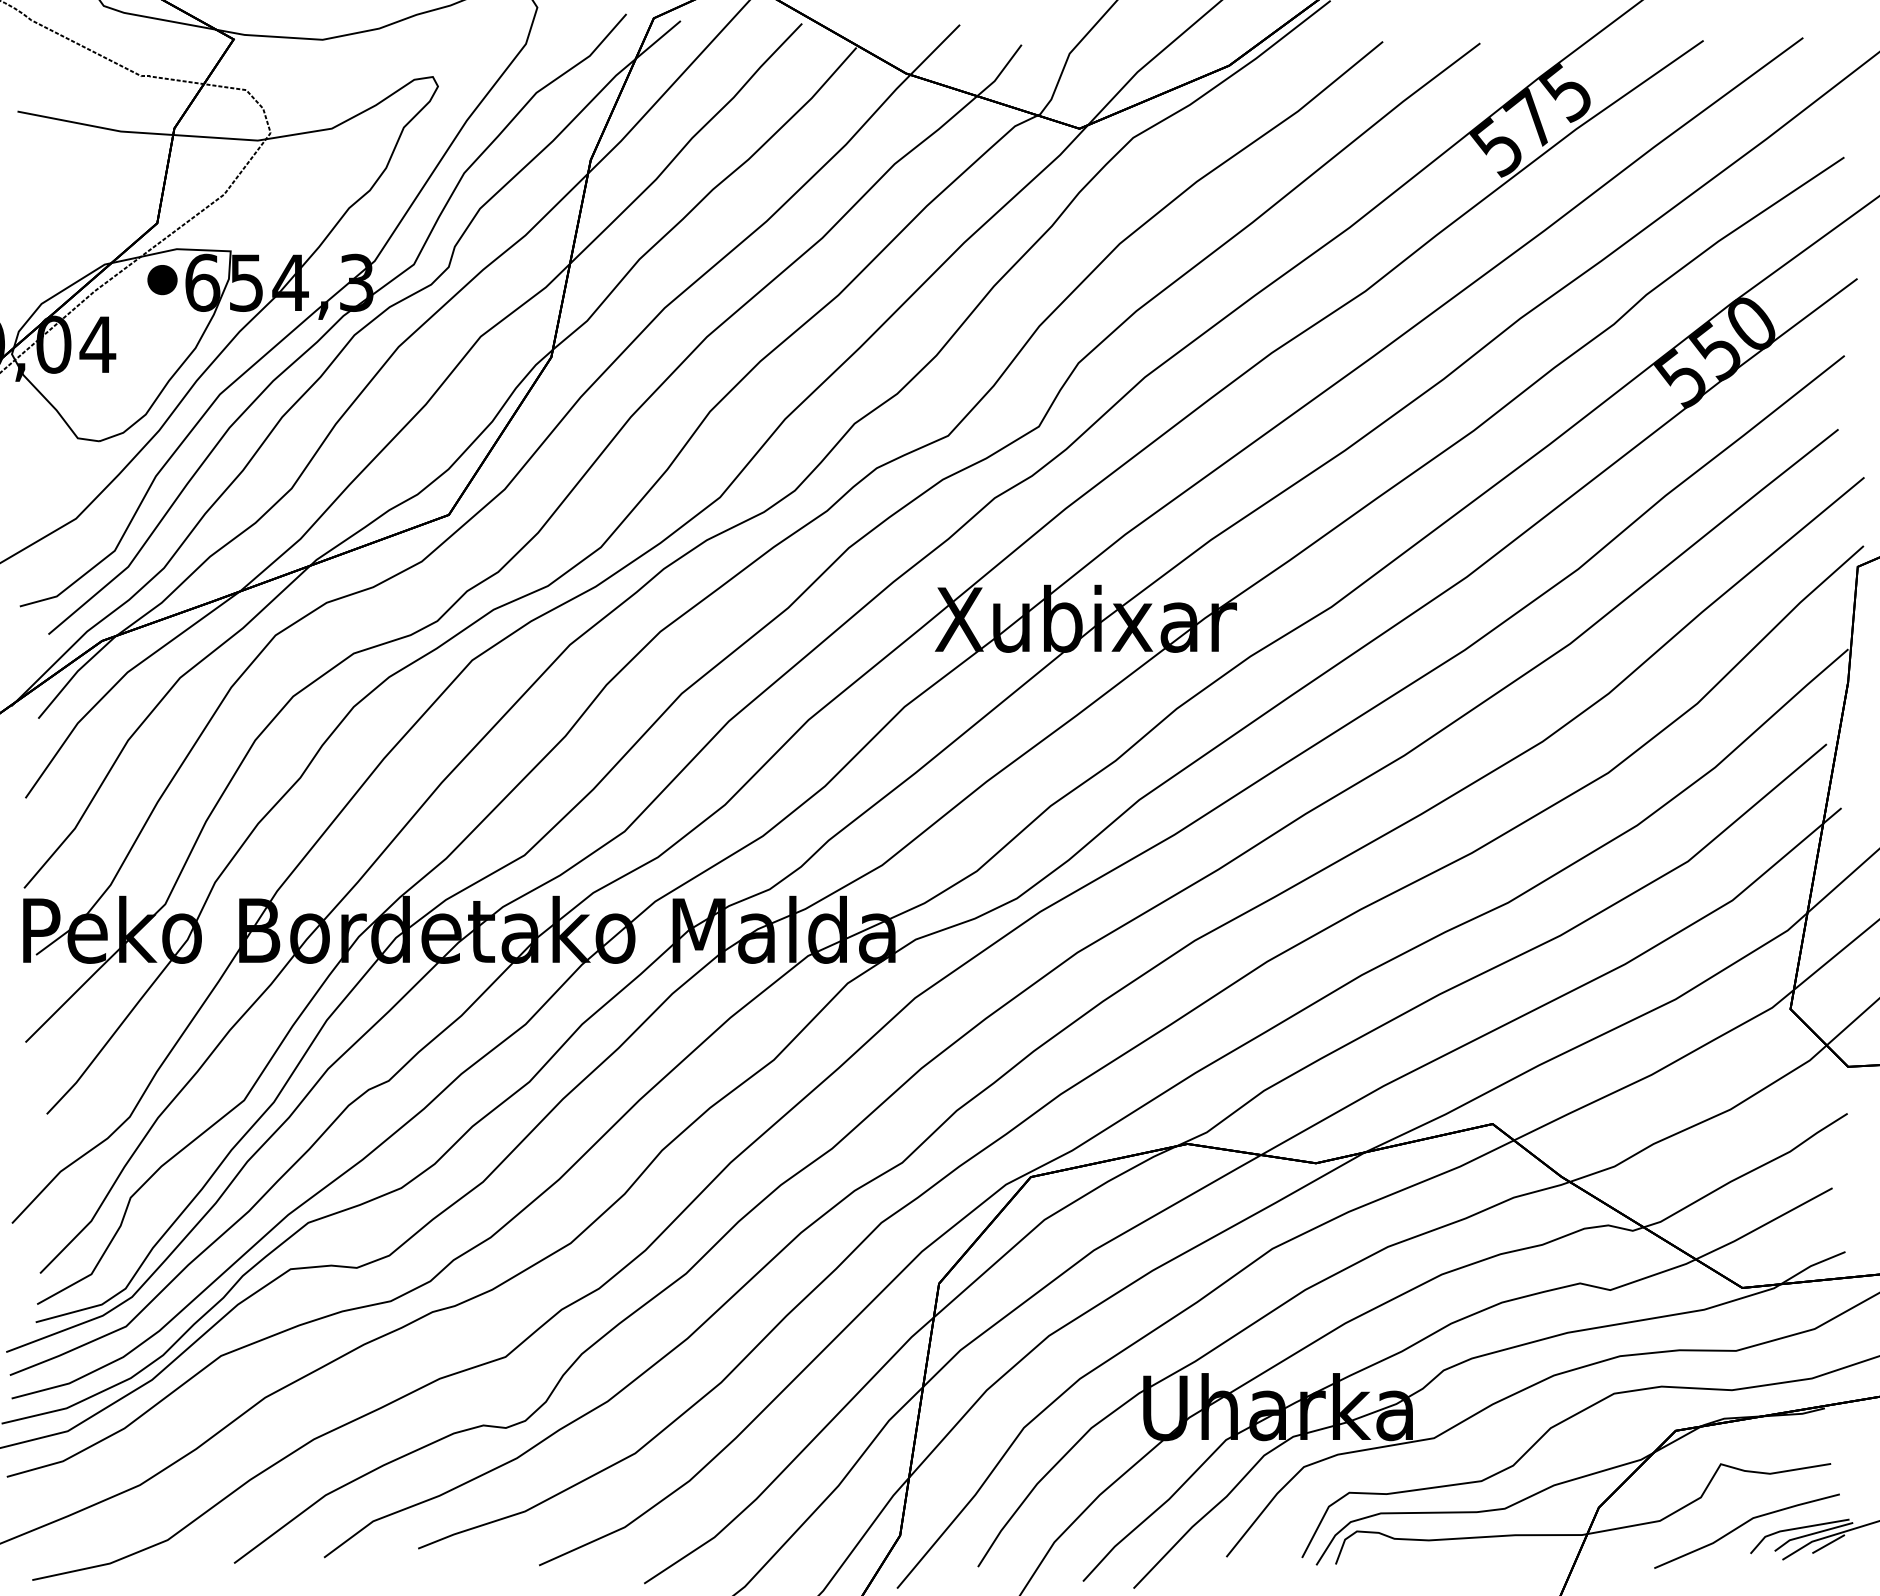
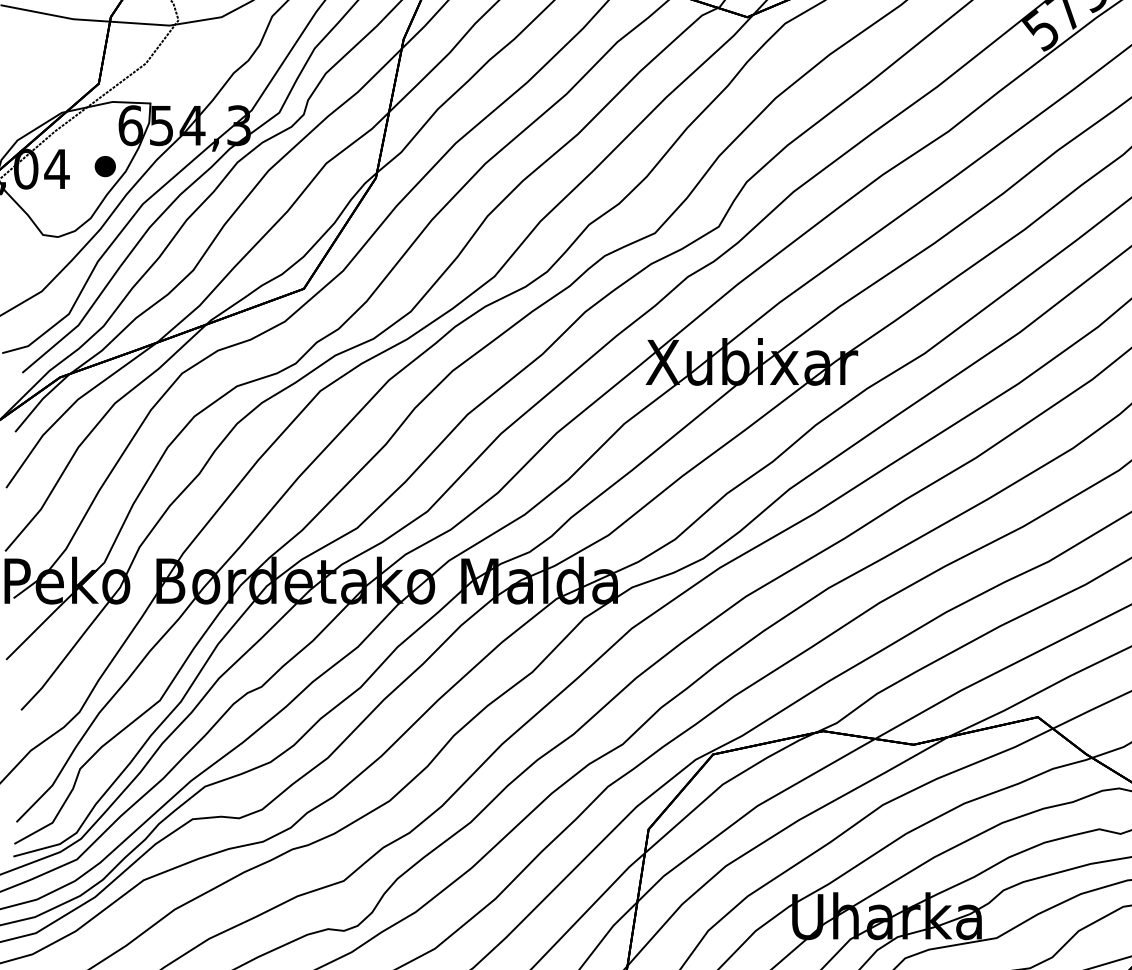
part: (162, 280) -> (105, 166), moved

